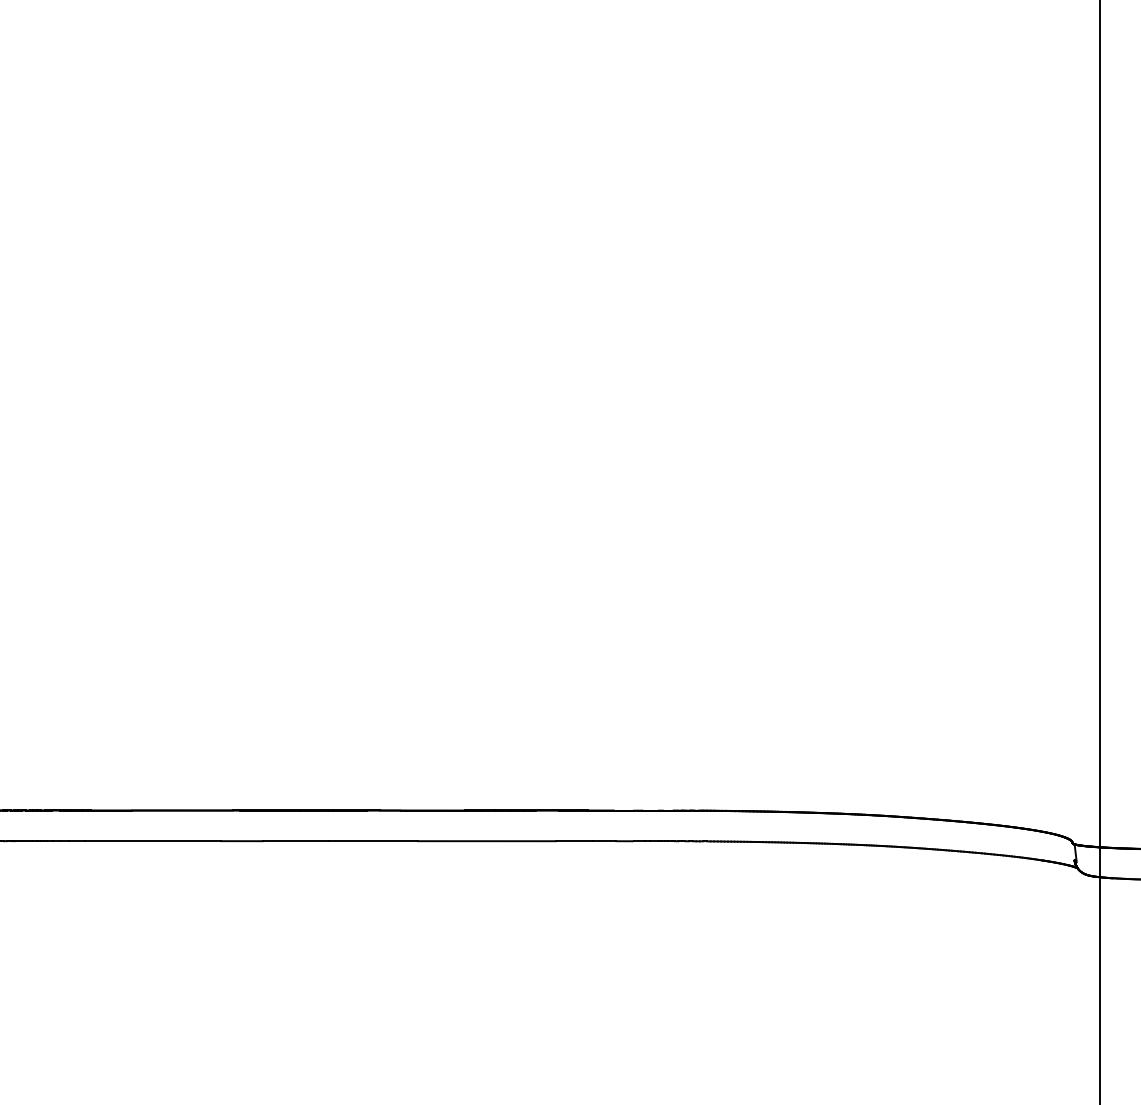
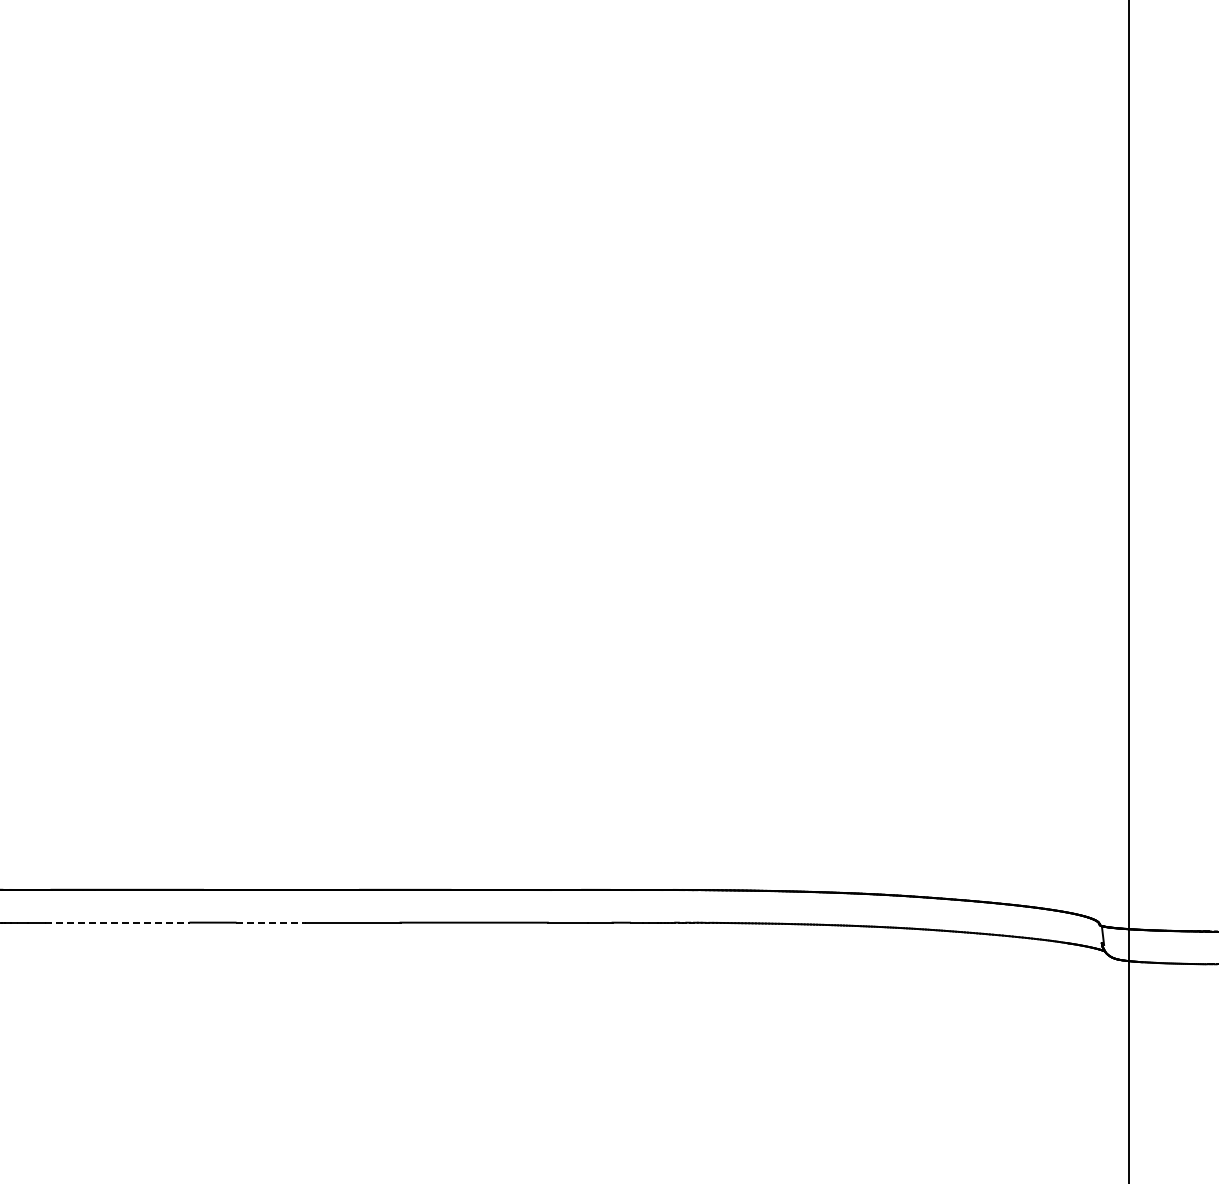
line: (152, 841) -> (117, 922), solid -> dashed
line: (296, 841) -> (271, 922), solid -> dashed

